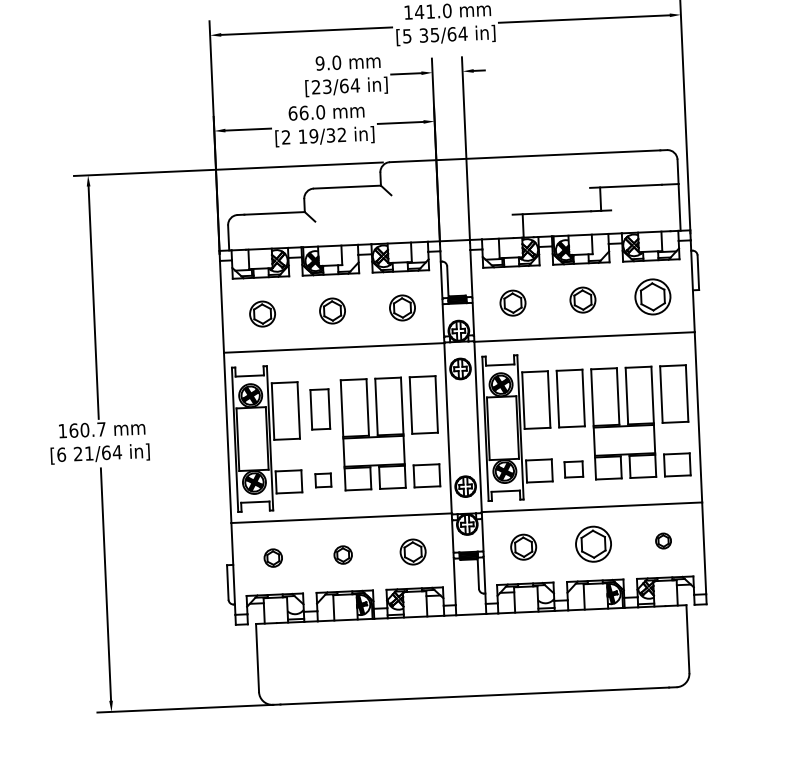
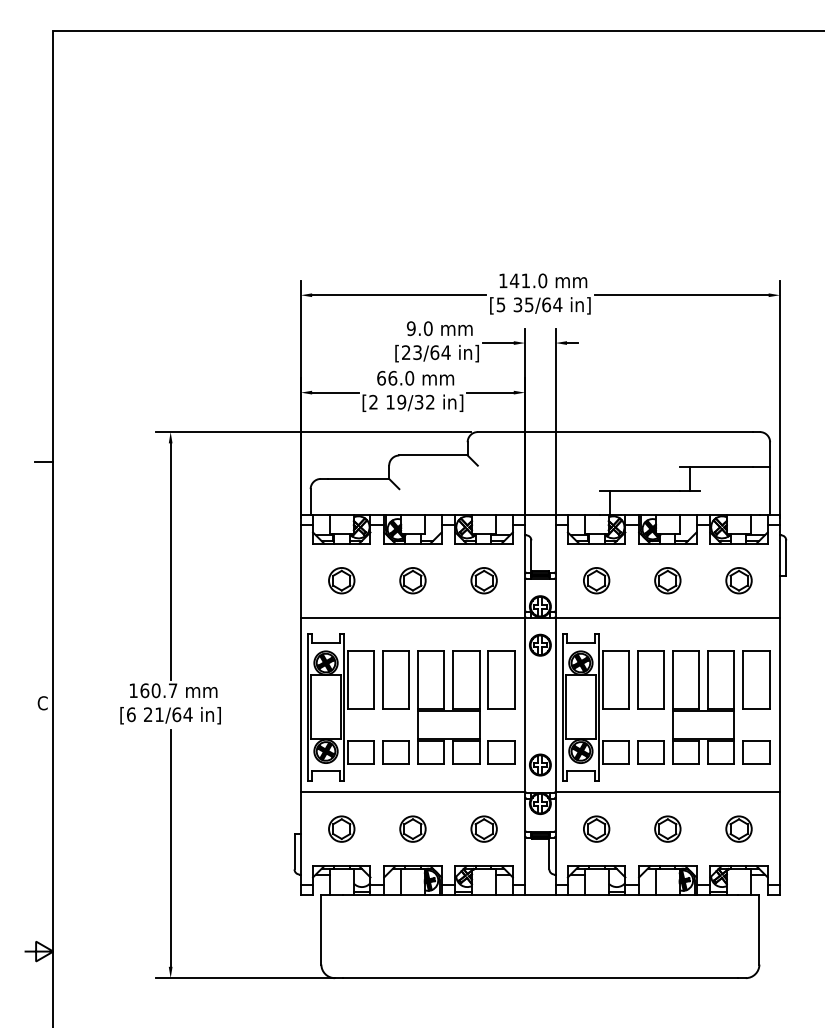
part: (652, 296) -> (738, 580), size x0.71
part: (319, 408) -> (395, 679), size x1.43
part: (573, 469) -> (650, 752), size x1.43
part: (322, 480) -> (395, 752), size x1.67
part: (663, 540) -> (738, 828), size x1.67
part: (593, 543) -> (667, 828), size x0.71
part: (342, 554) -> (412, 828), size x1.43
part: (272, 557) -> (341, 828), size x1.43

